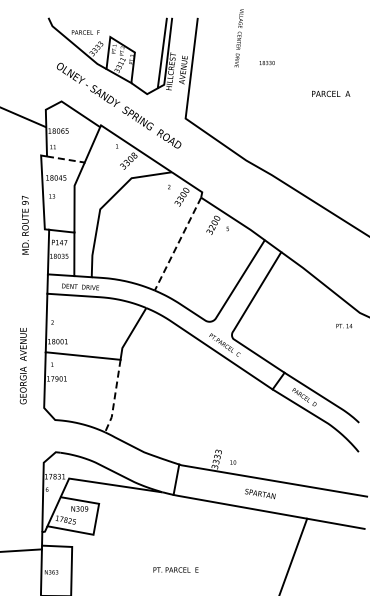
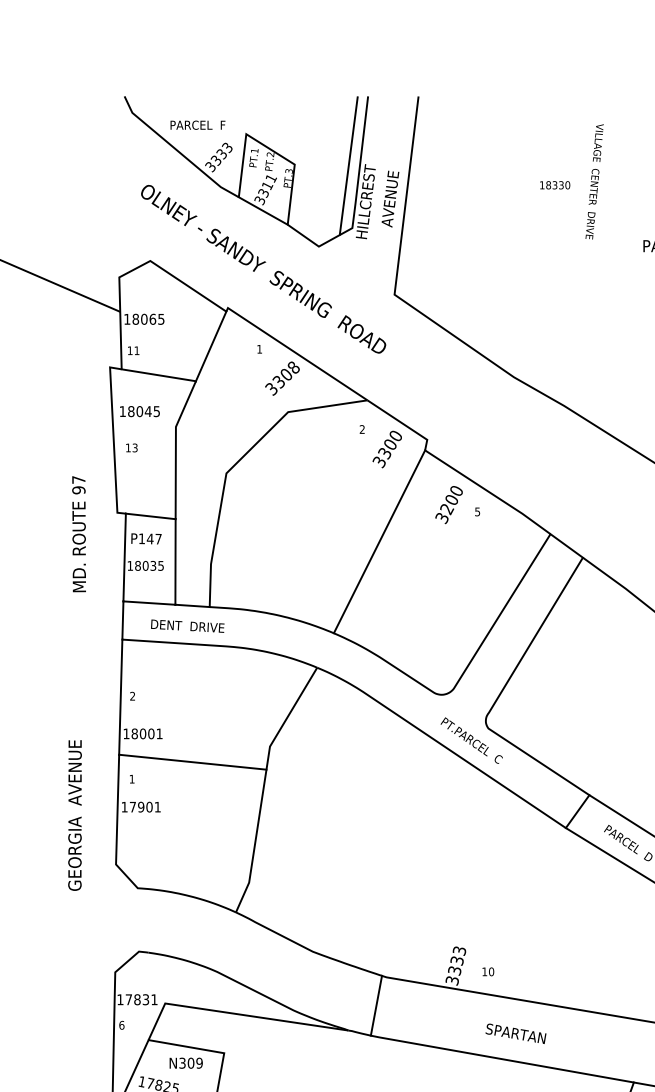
text: (238, 38) -> (593, 182), moved
line: (66, 159) -> (160, 375), dashed -> solid
text: (25, 224) -> (79, 532), moved
line: (177, 244) -> (378, 542), dashed -> solid
text: (22, 366) -> (73, 816), moved
line: (114, 397) -> (254, 843), dashed -> solid
text: (260, 493) -> (516, 1032), moved

